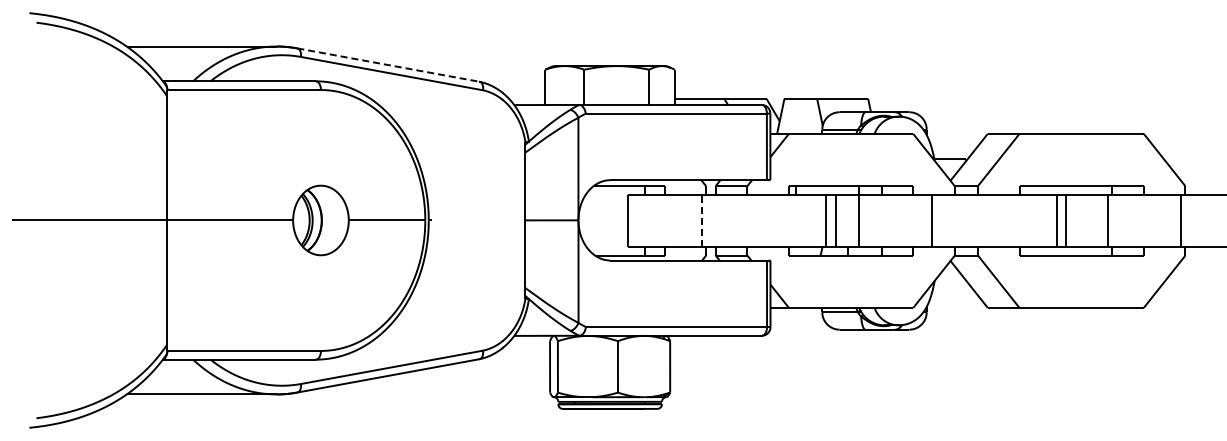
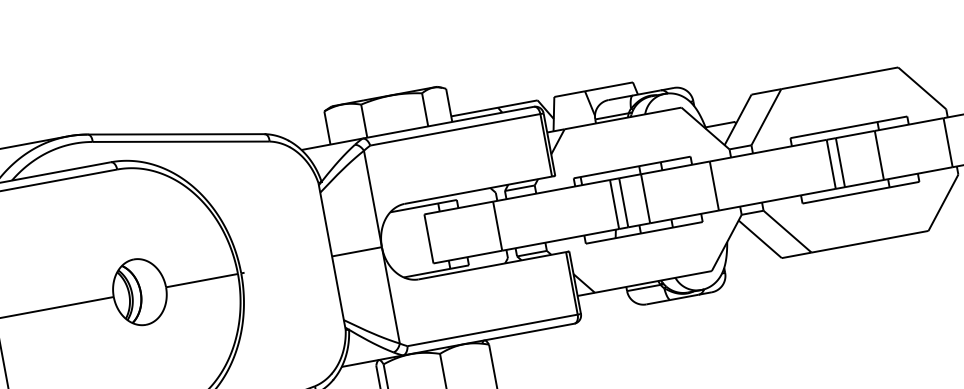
line: (388, 65) -> (176, 134), dashed -> solid
line: (701, 220) -> (497, 225), dashed -> solid

